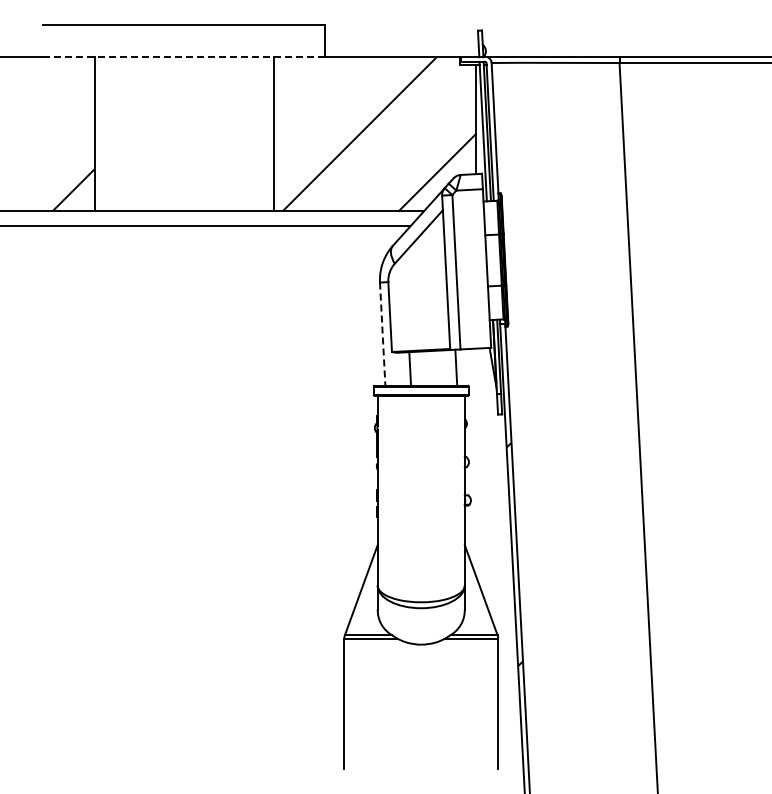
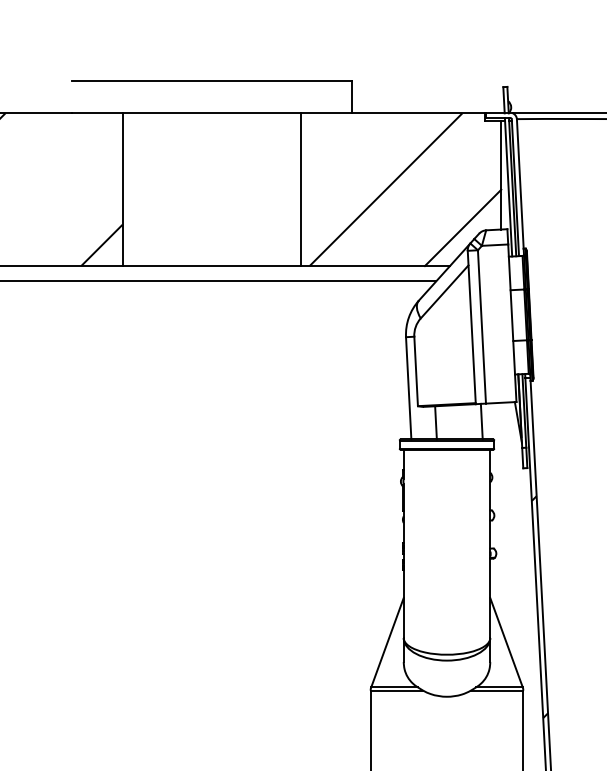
line: (184, 57) -> (211, 113), dashed -> solid
line: (382, 334) -> (408, 388), dashed -> solid

